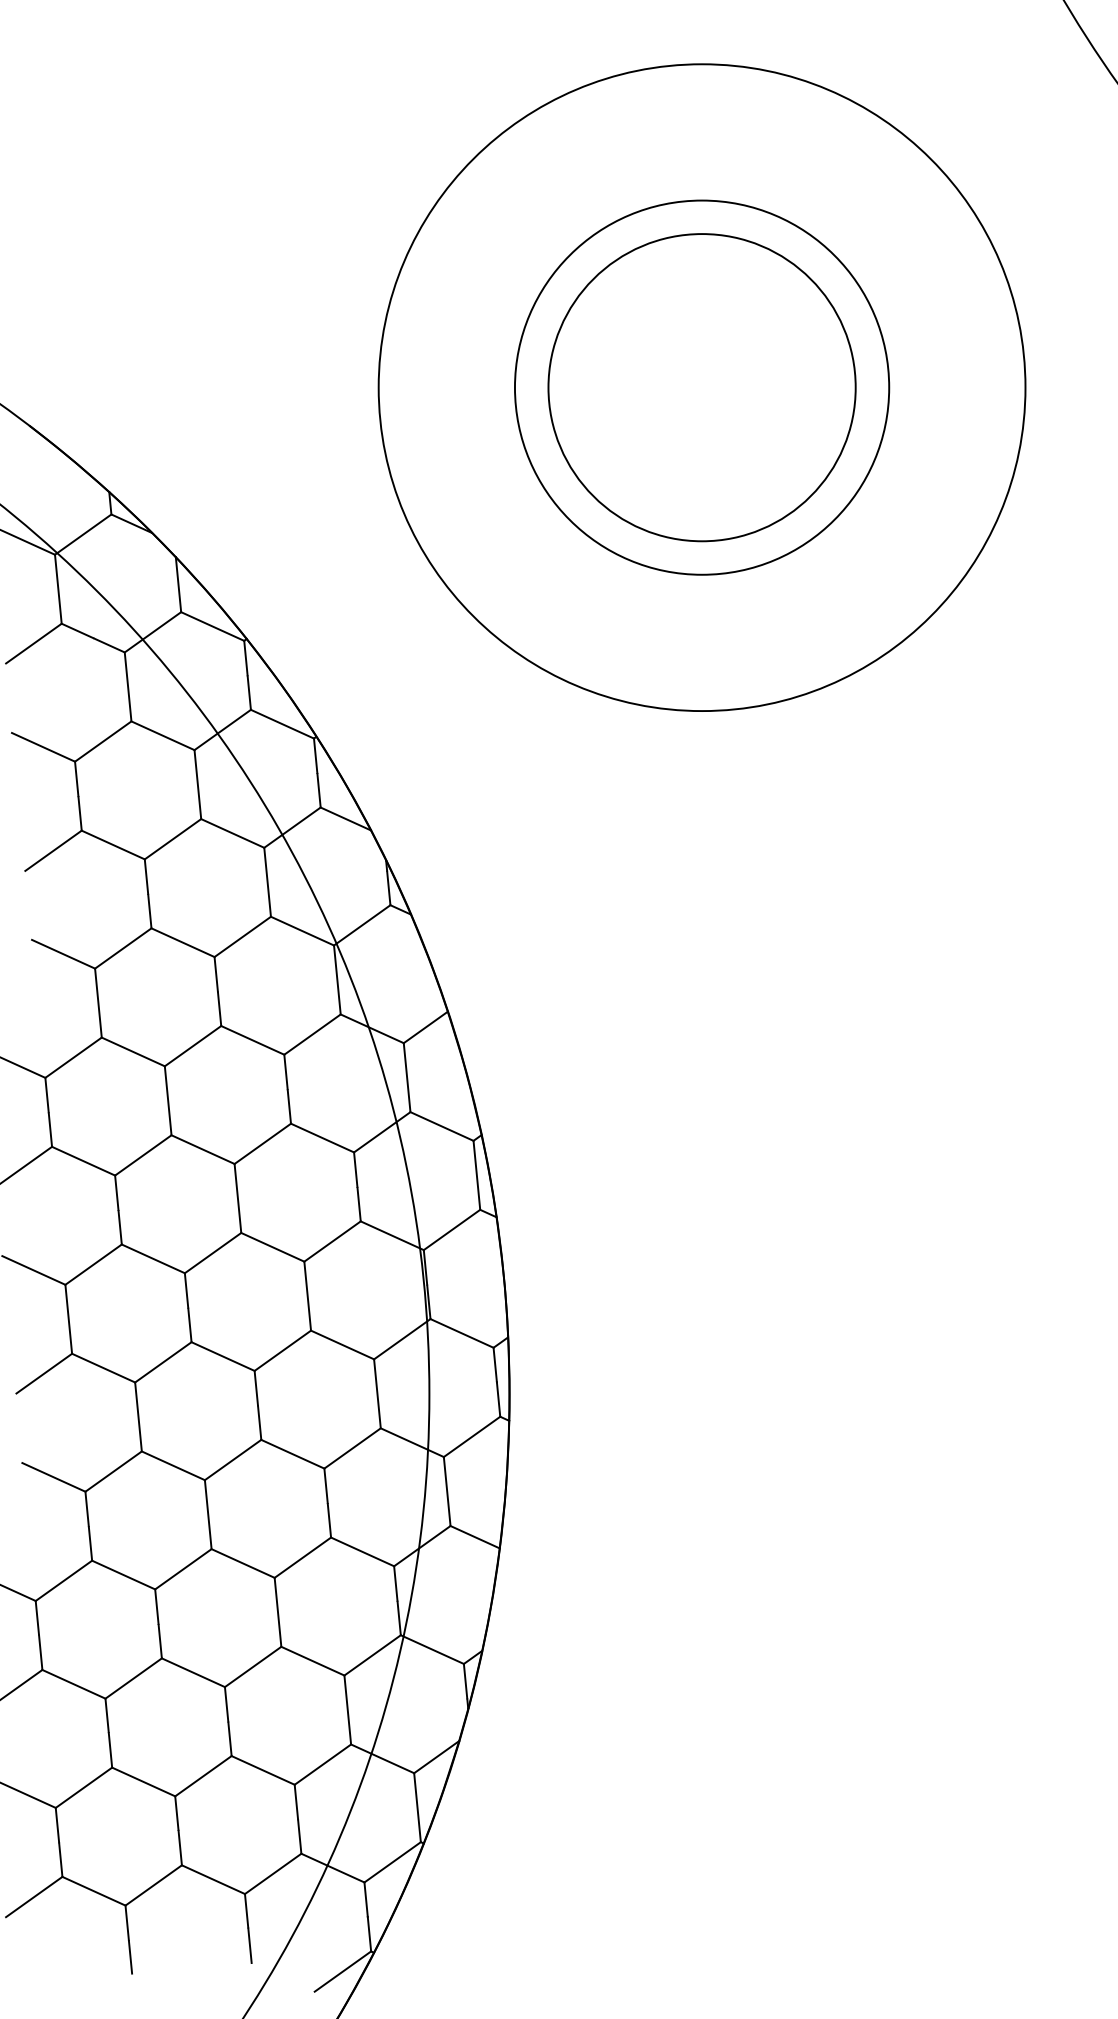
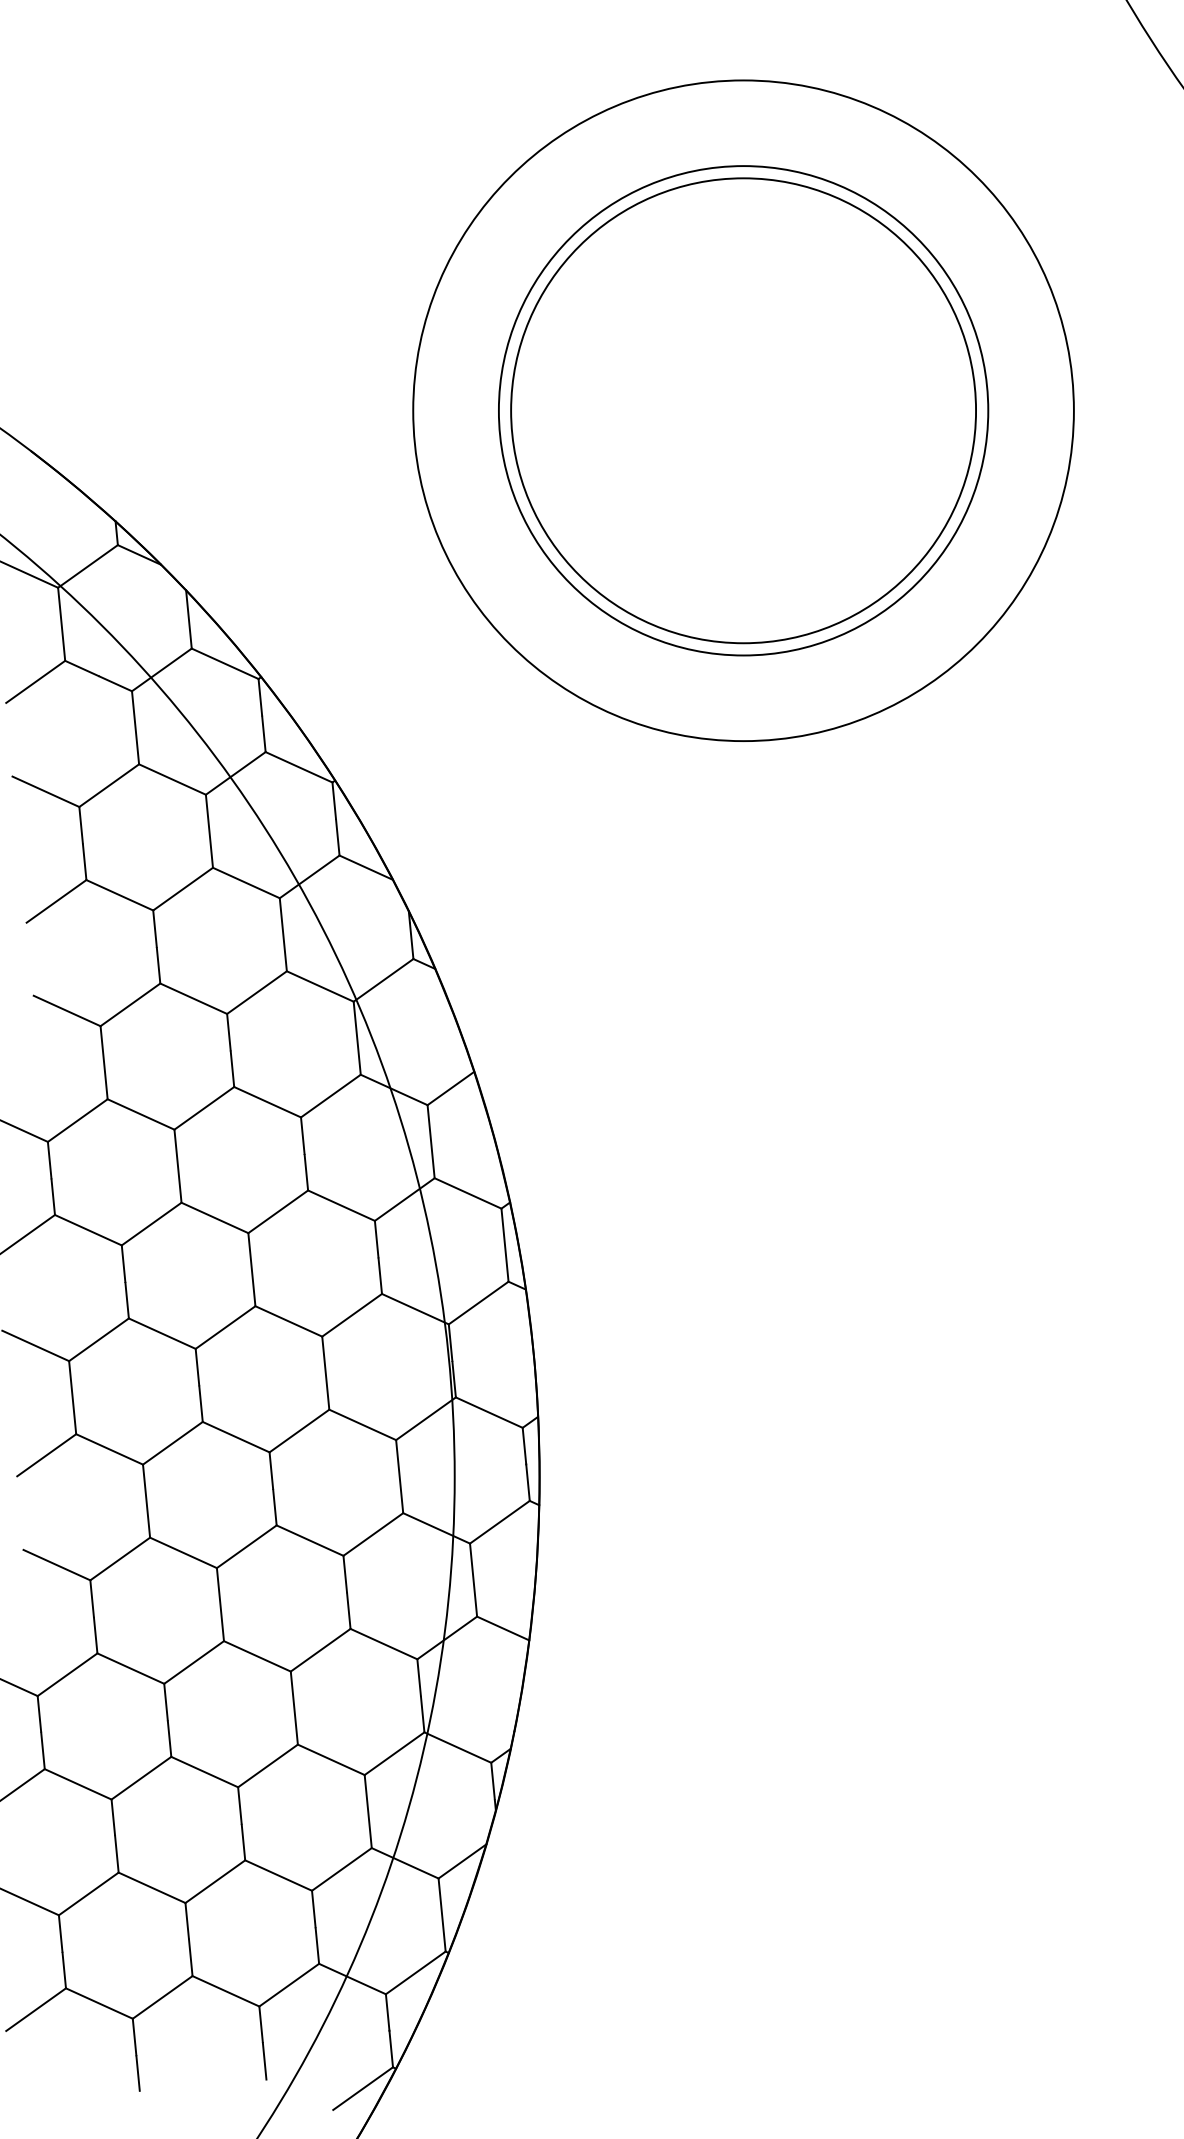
circle: (702, 387) -> (743, 410), size x0.71
circle: (702, 387) -> (743, 410), size x1.43
circle: (702, 387) -> (743, 410), size x1.67

